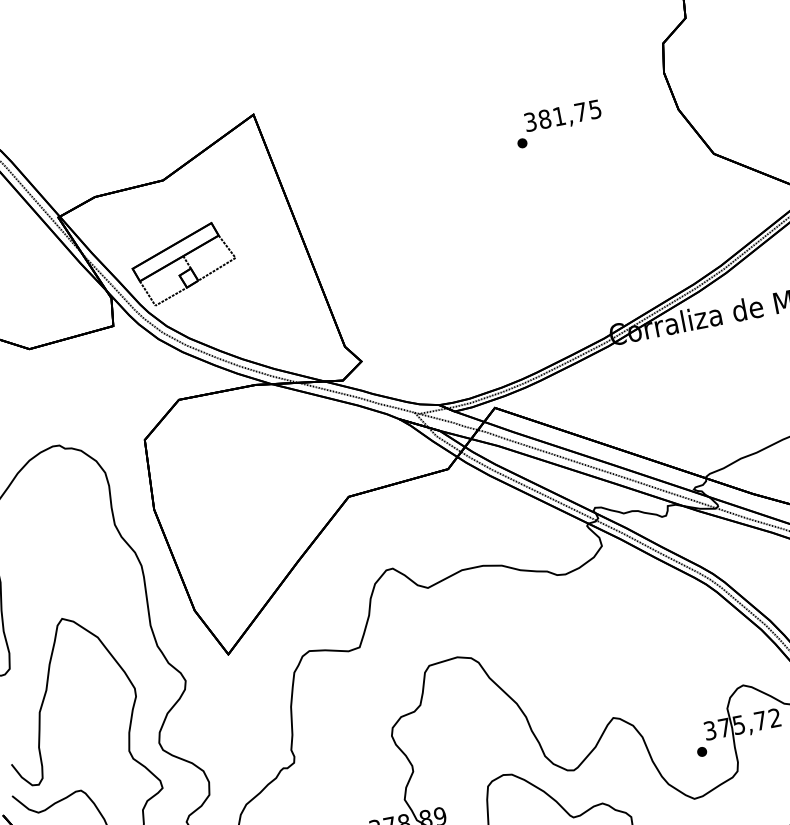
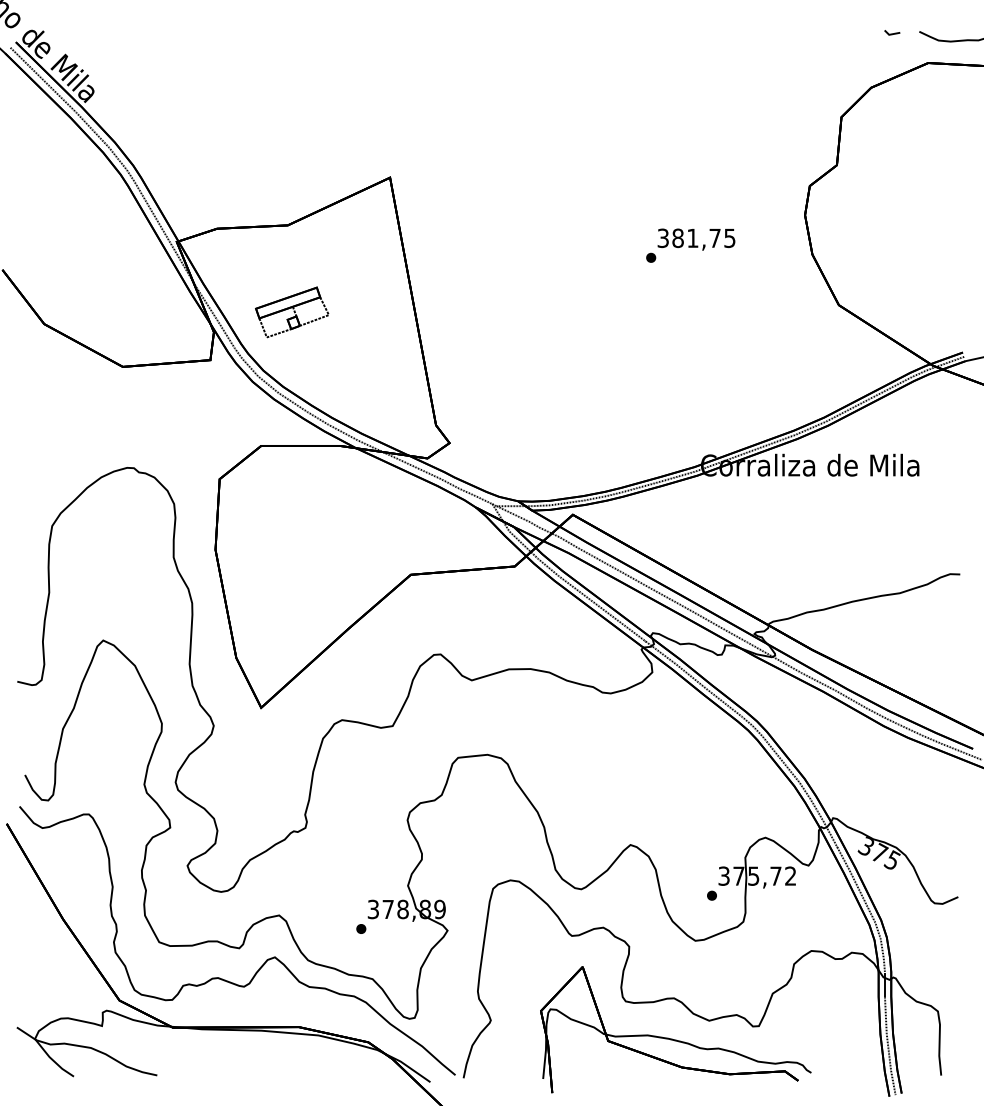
part: (183, 264) -> (291, 312), size x0.7

